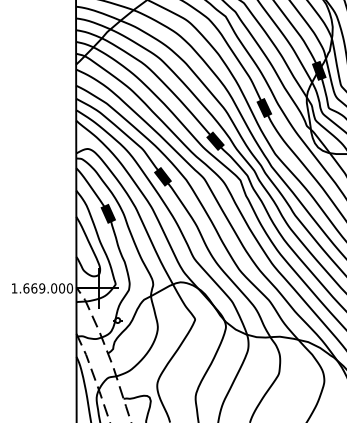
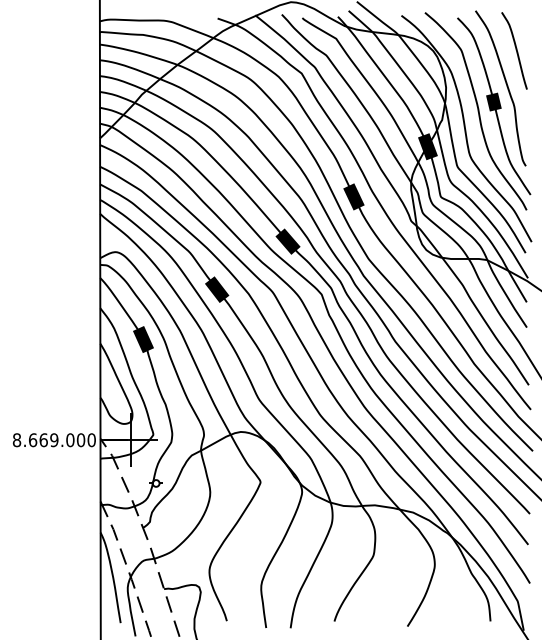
text: (14, 288) -> (16, 440), 1.669.000 -> 8.669.000

